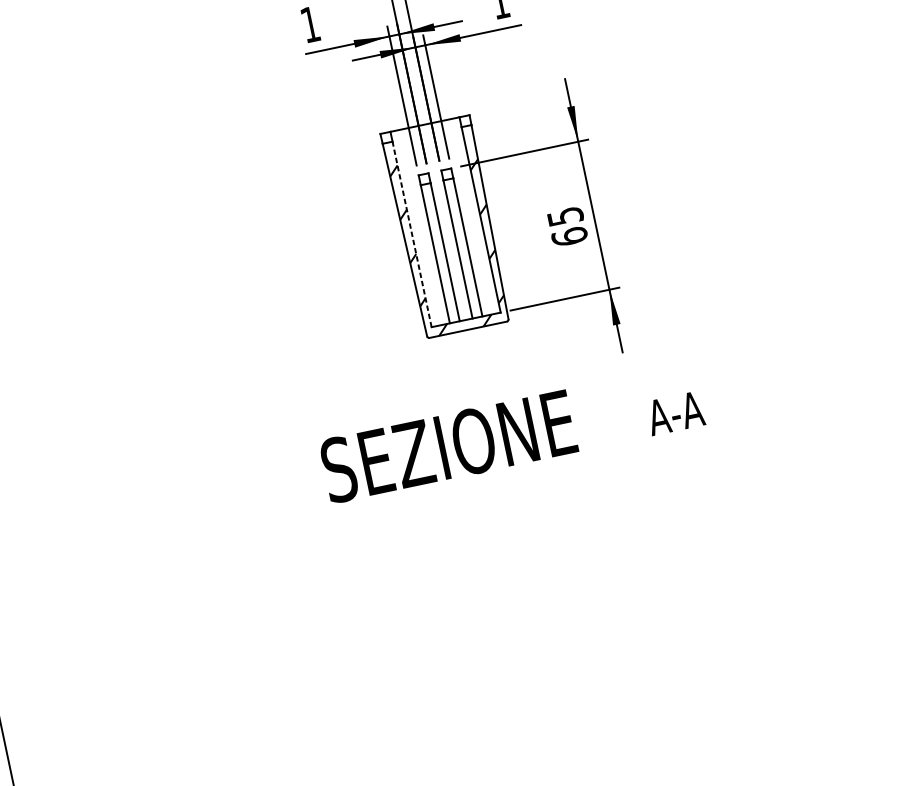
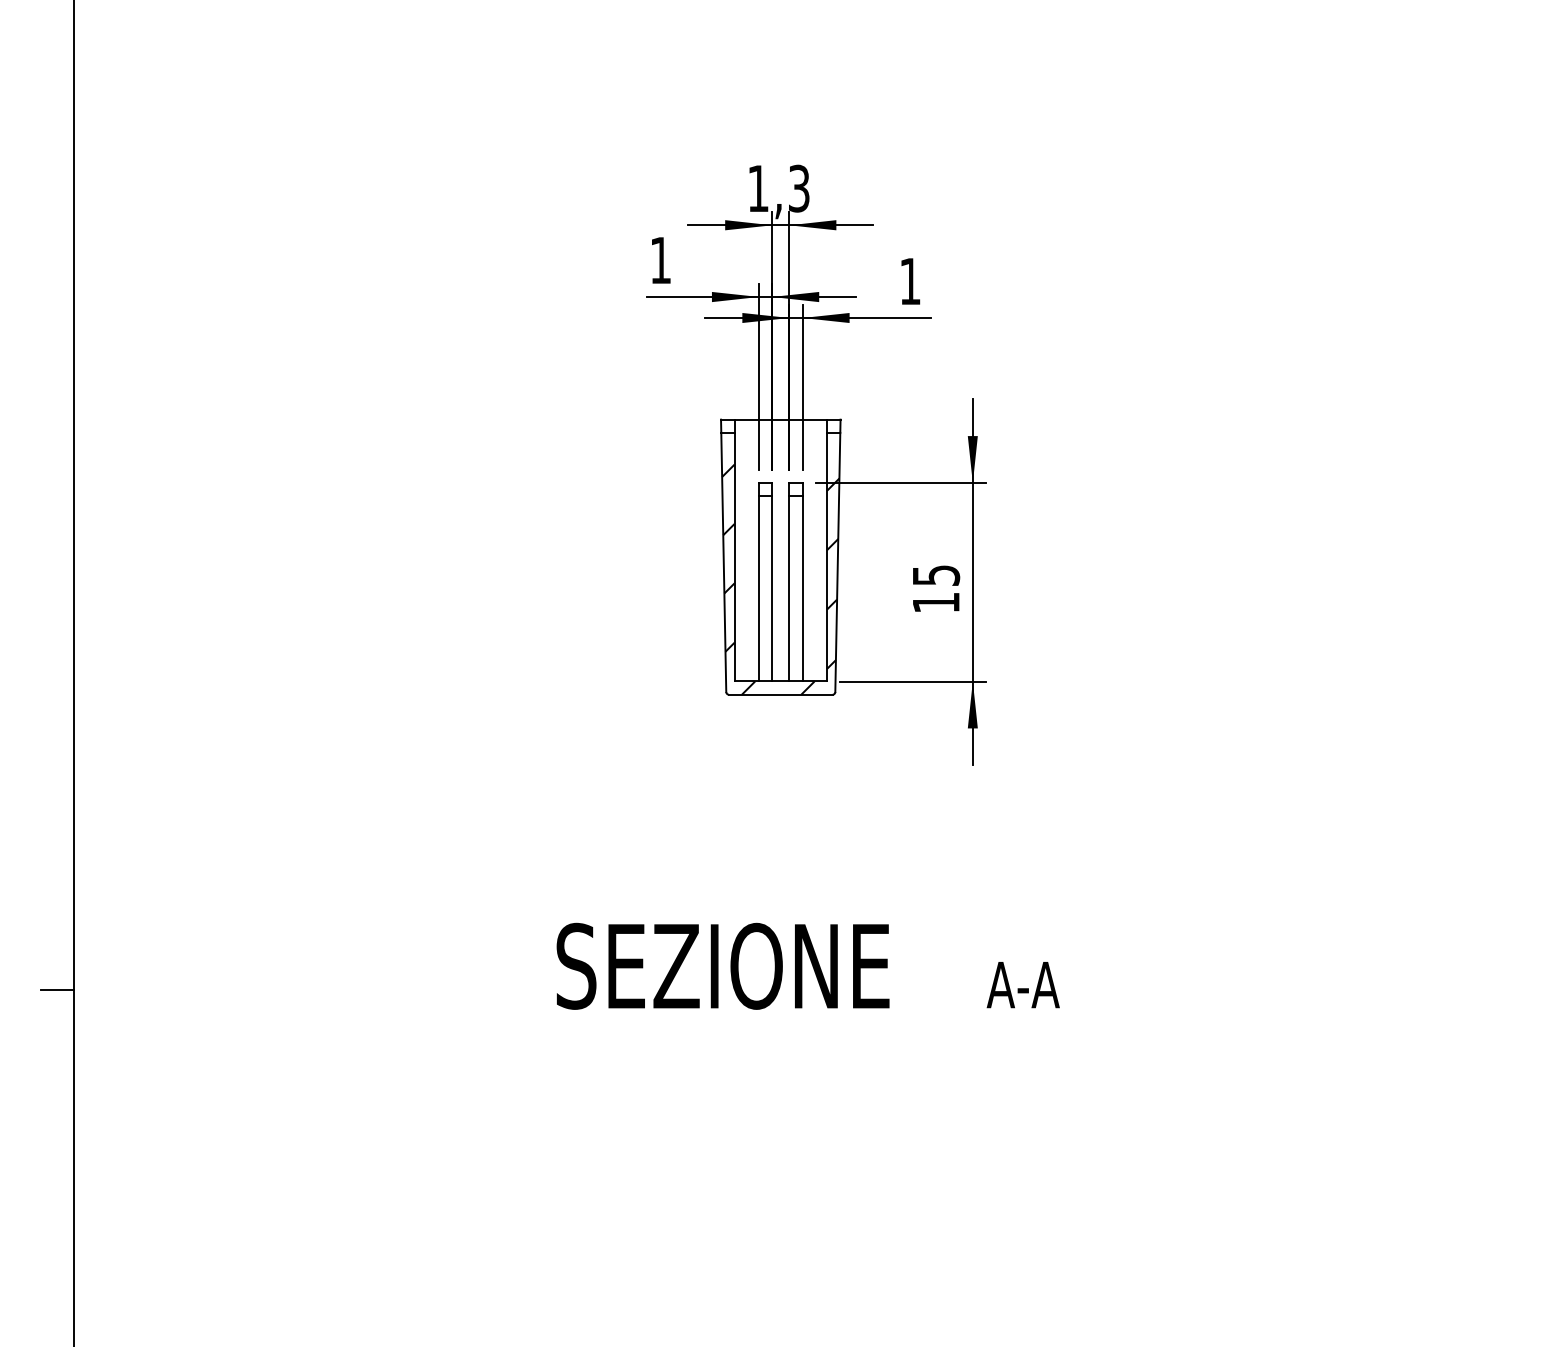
line: (411, 233) -> (734, 556), dashed -> solid
text: (569, 236) -> (936, 602), 65 -> 15
text: (511, 432) -> (807, 965), moved

